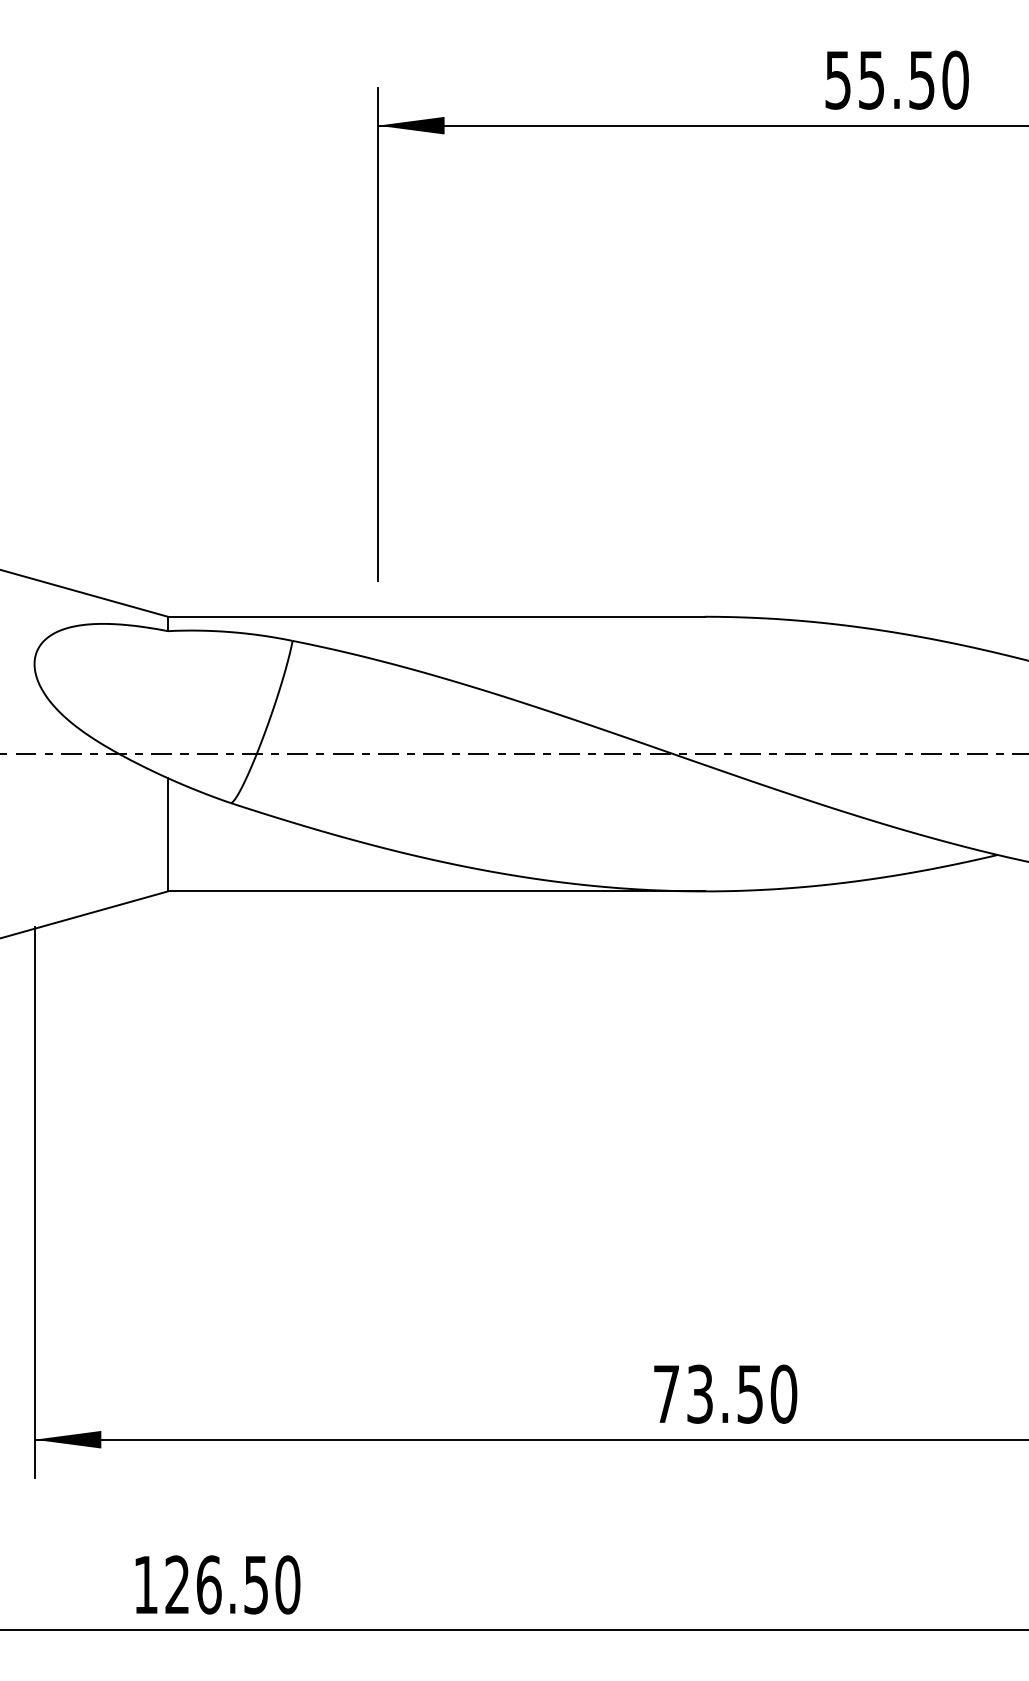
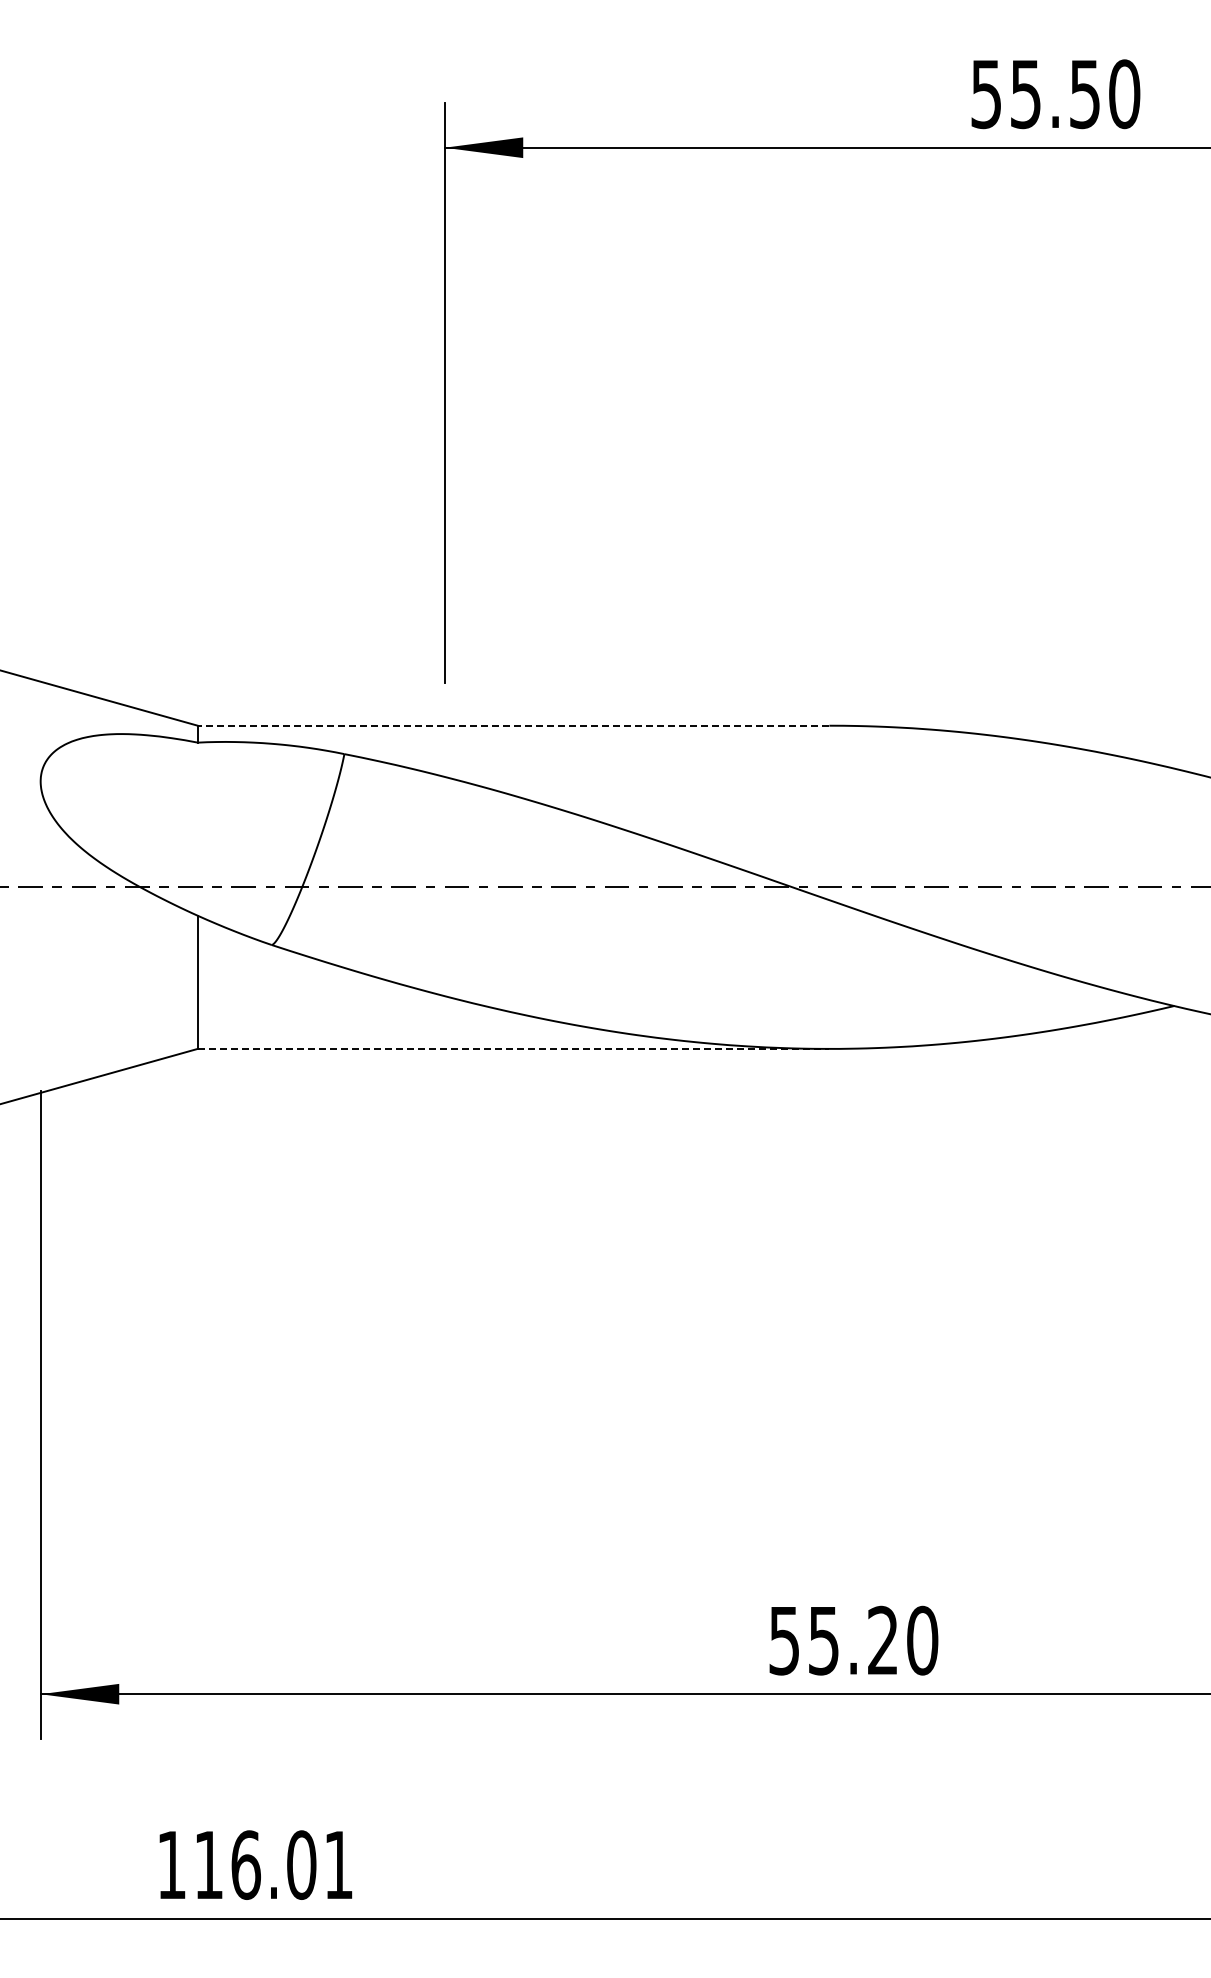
line: (436, 616) -> (513, 725), solid -> dashed
line: (436, 891) -> (513, 1048), solid -> dashed
text: (708, 1394) -> (833, 1640), 73.50 -> 55.20
text: (232, 1584) -> (273, 1864), 126.50 -> 116.01

